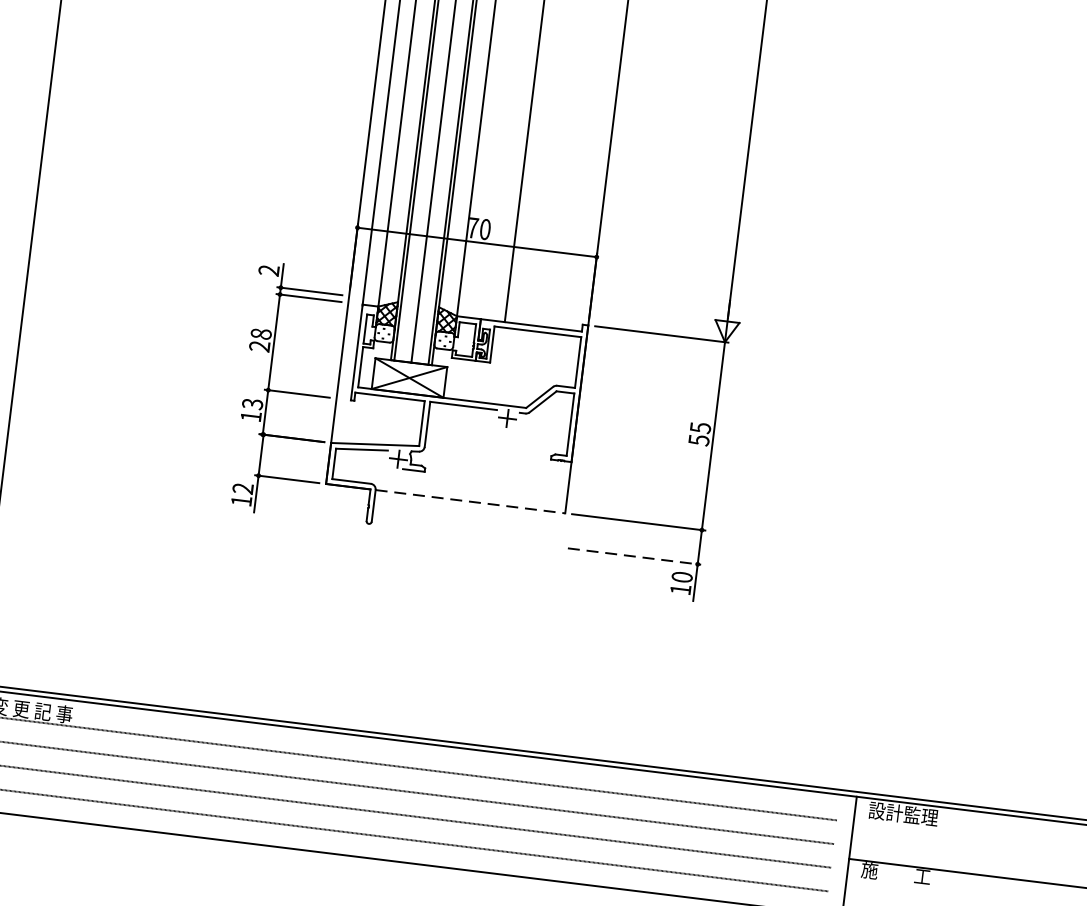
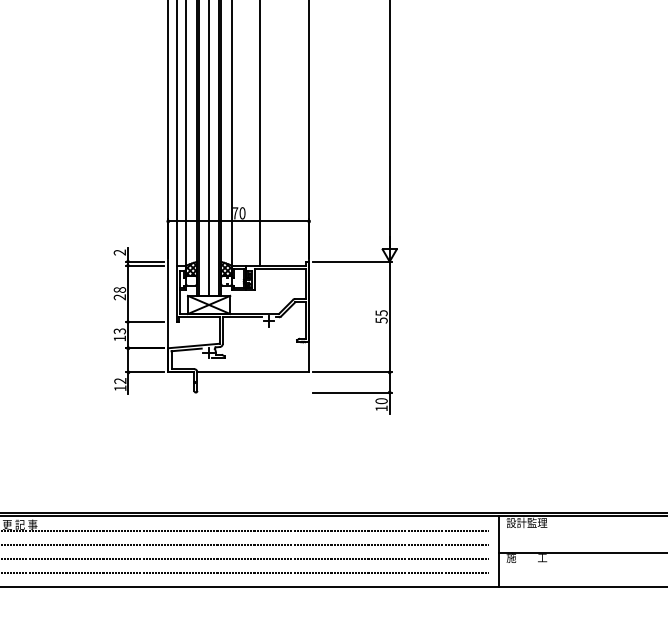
line: (470, 501) -> (253, 372), dashed -> solid
line: (634, 556) -> (352, 392), dashed -> solid

